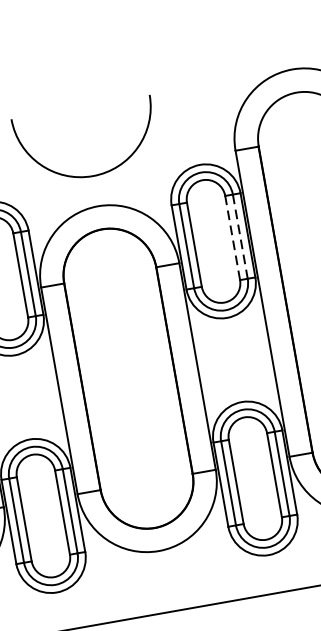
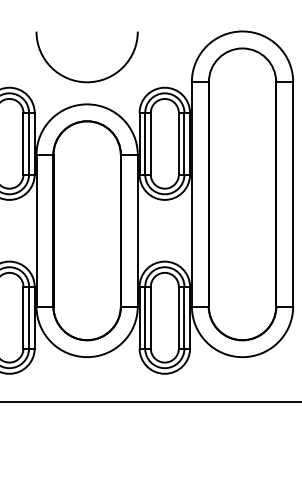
line: (240, 236) -> (184, 143), dashed -> solid
line: (232, 237) -> (178, 143), dashed -> solid

